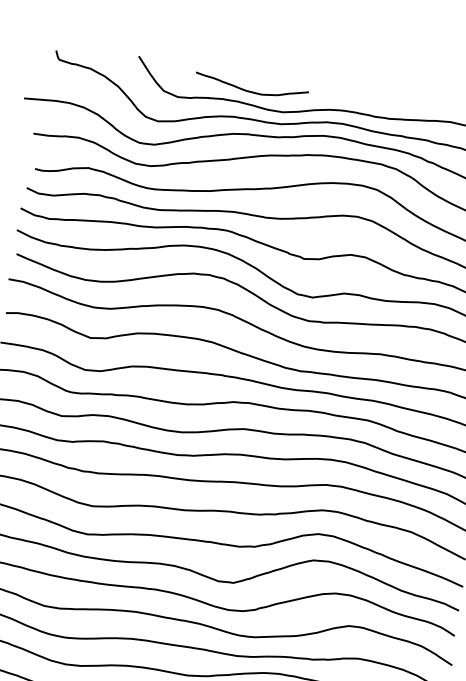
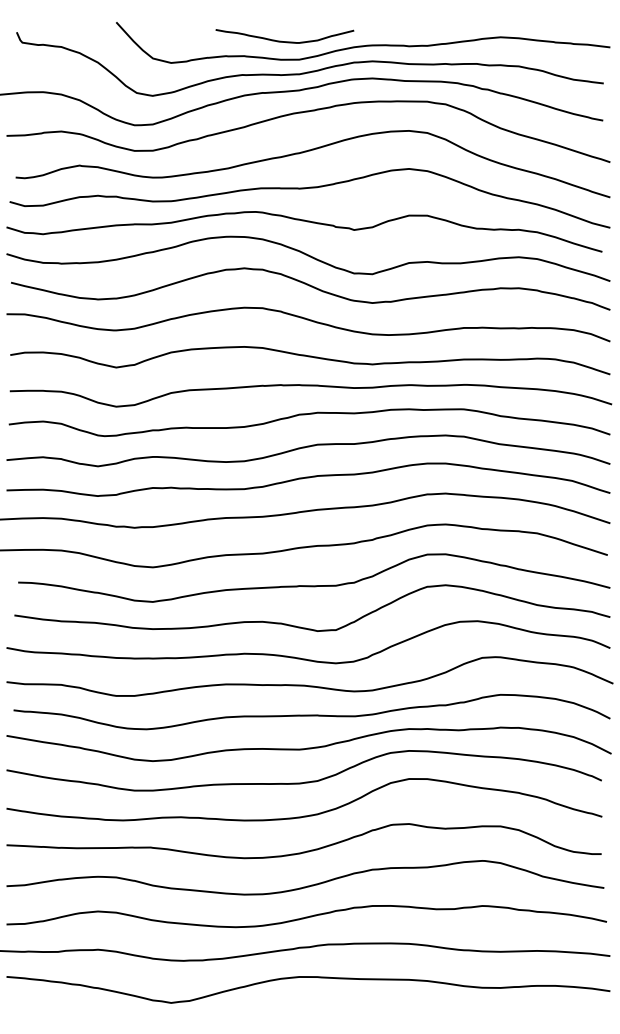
curve: (248, 90) -> (281, 40), moved

